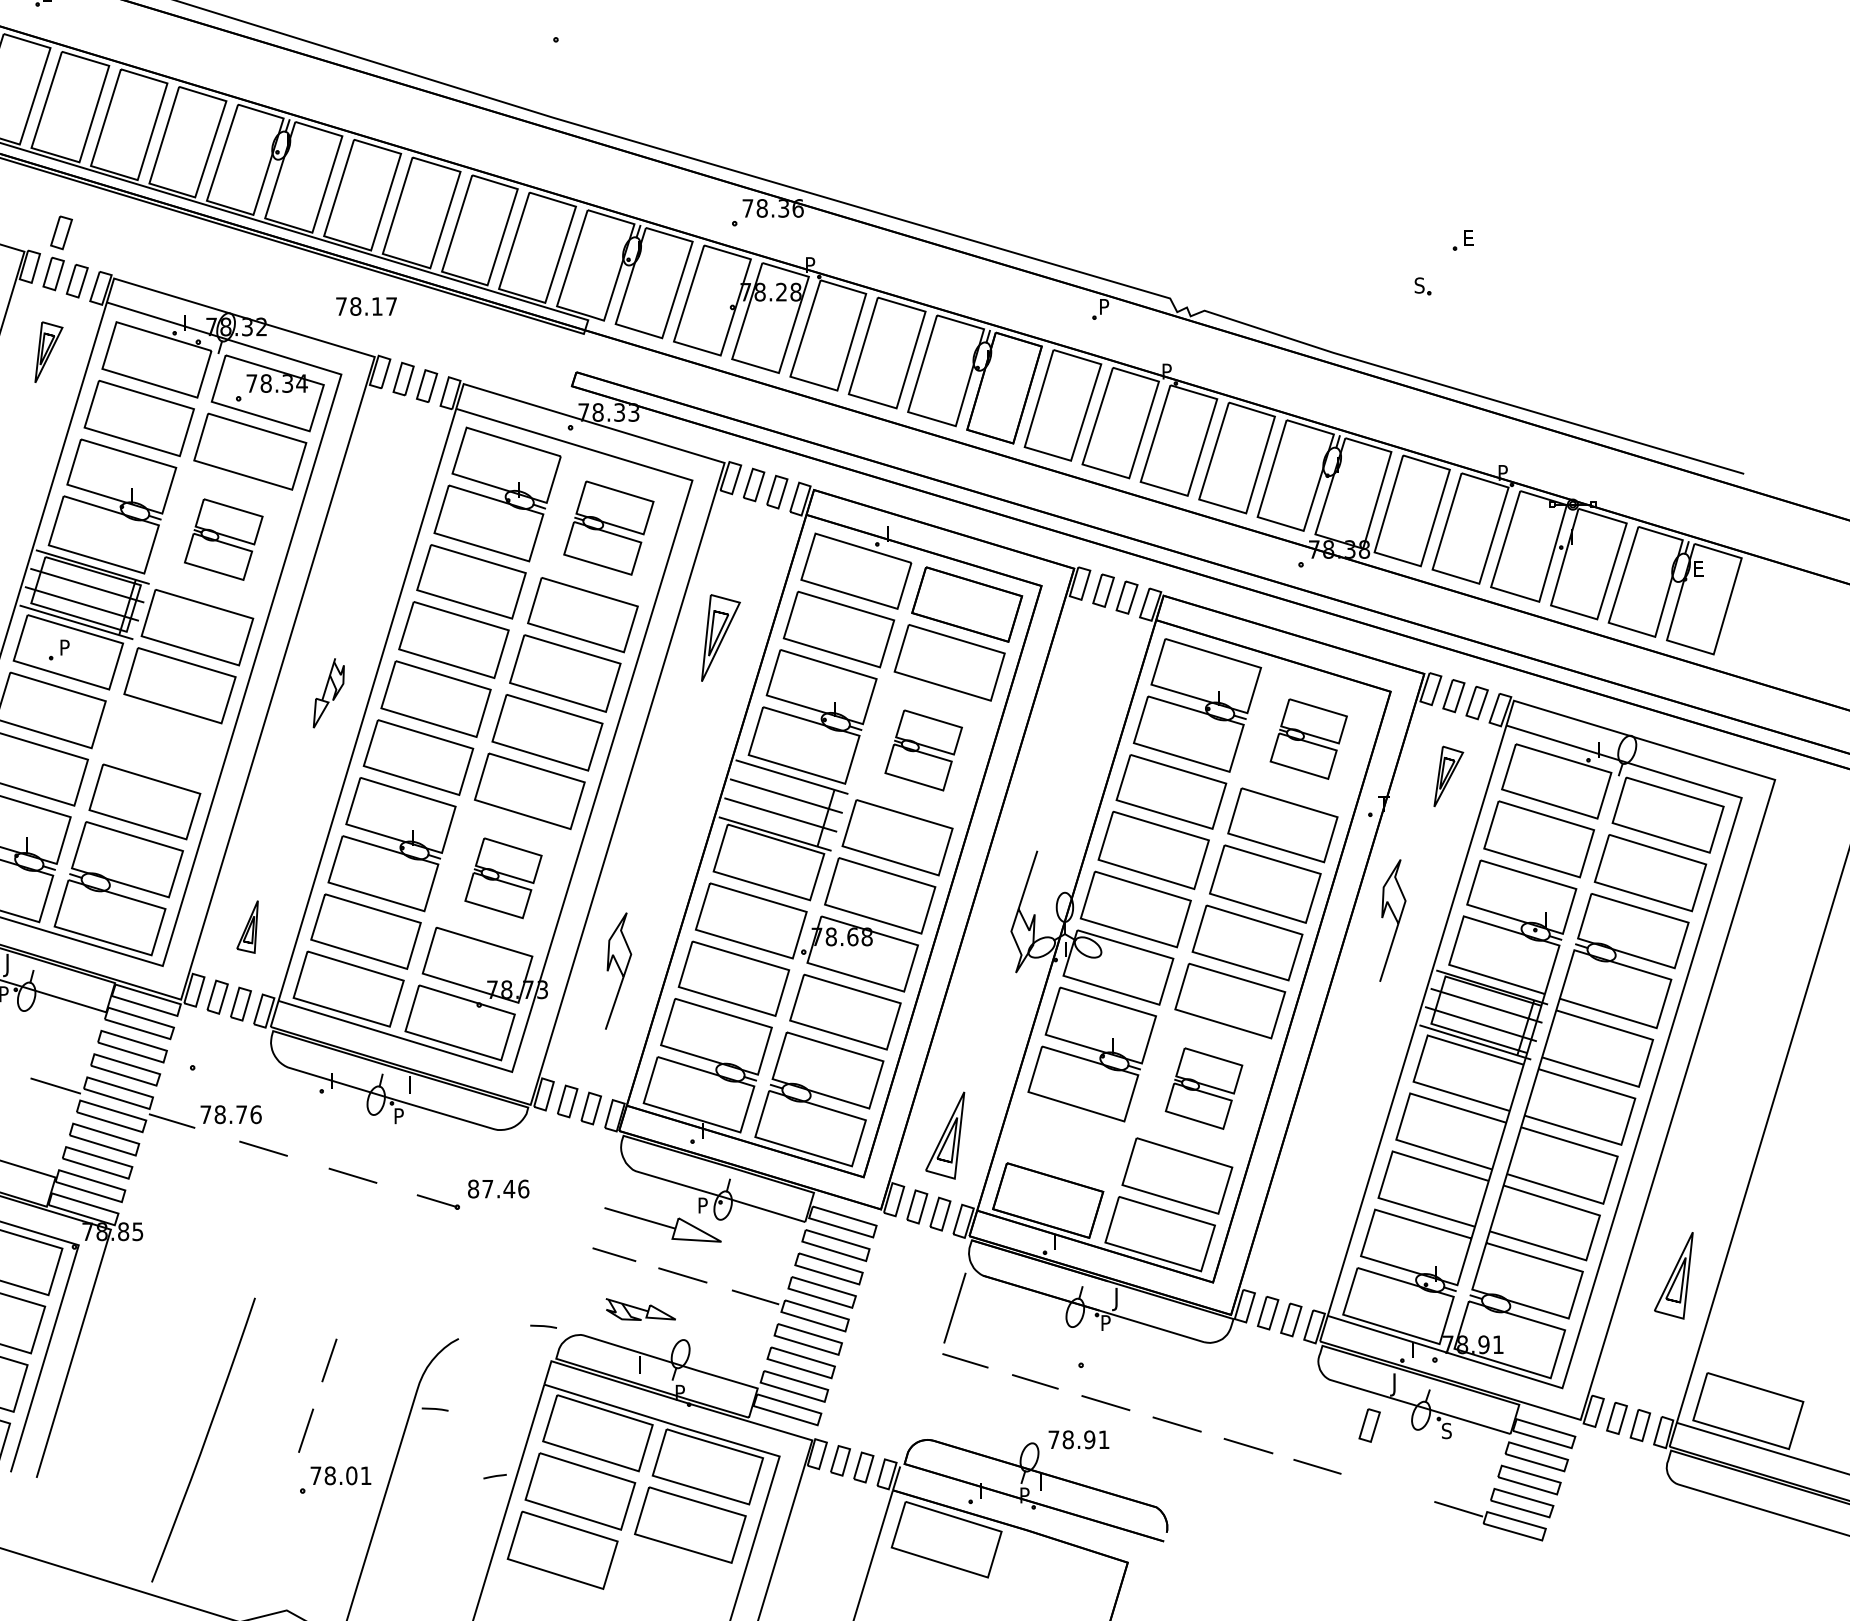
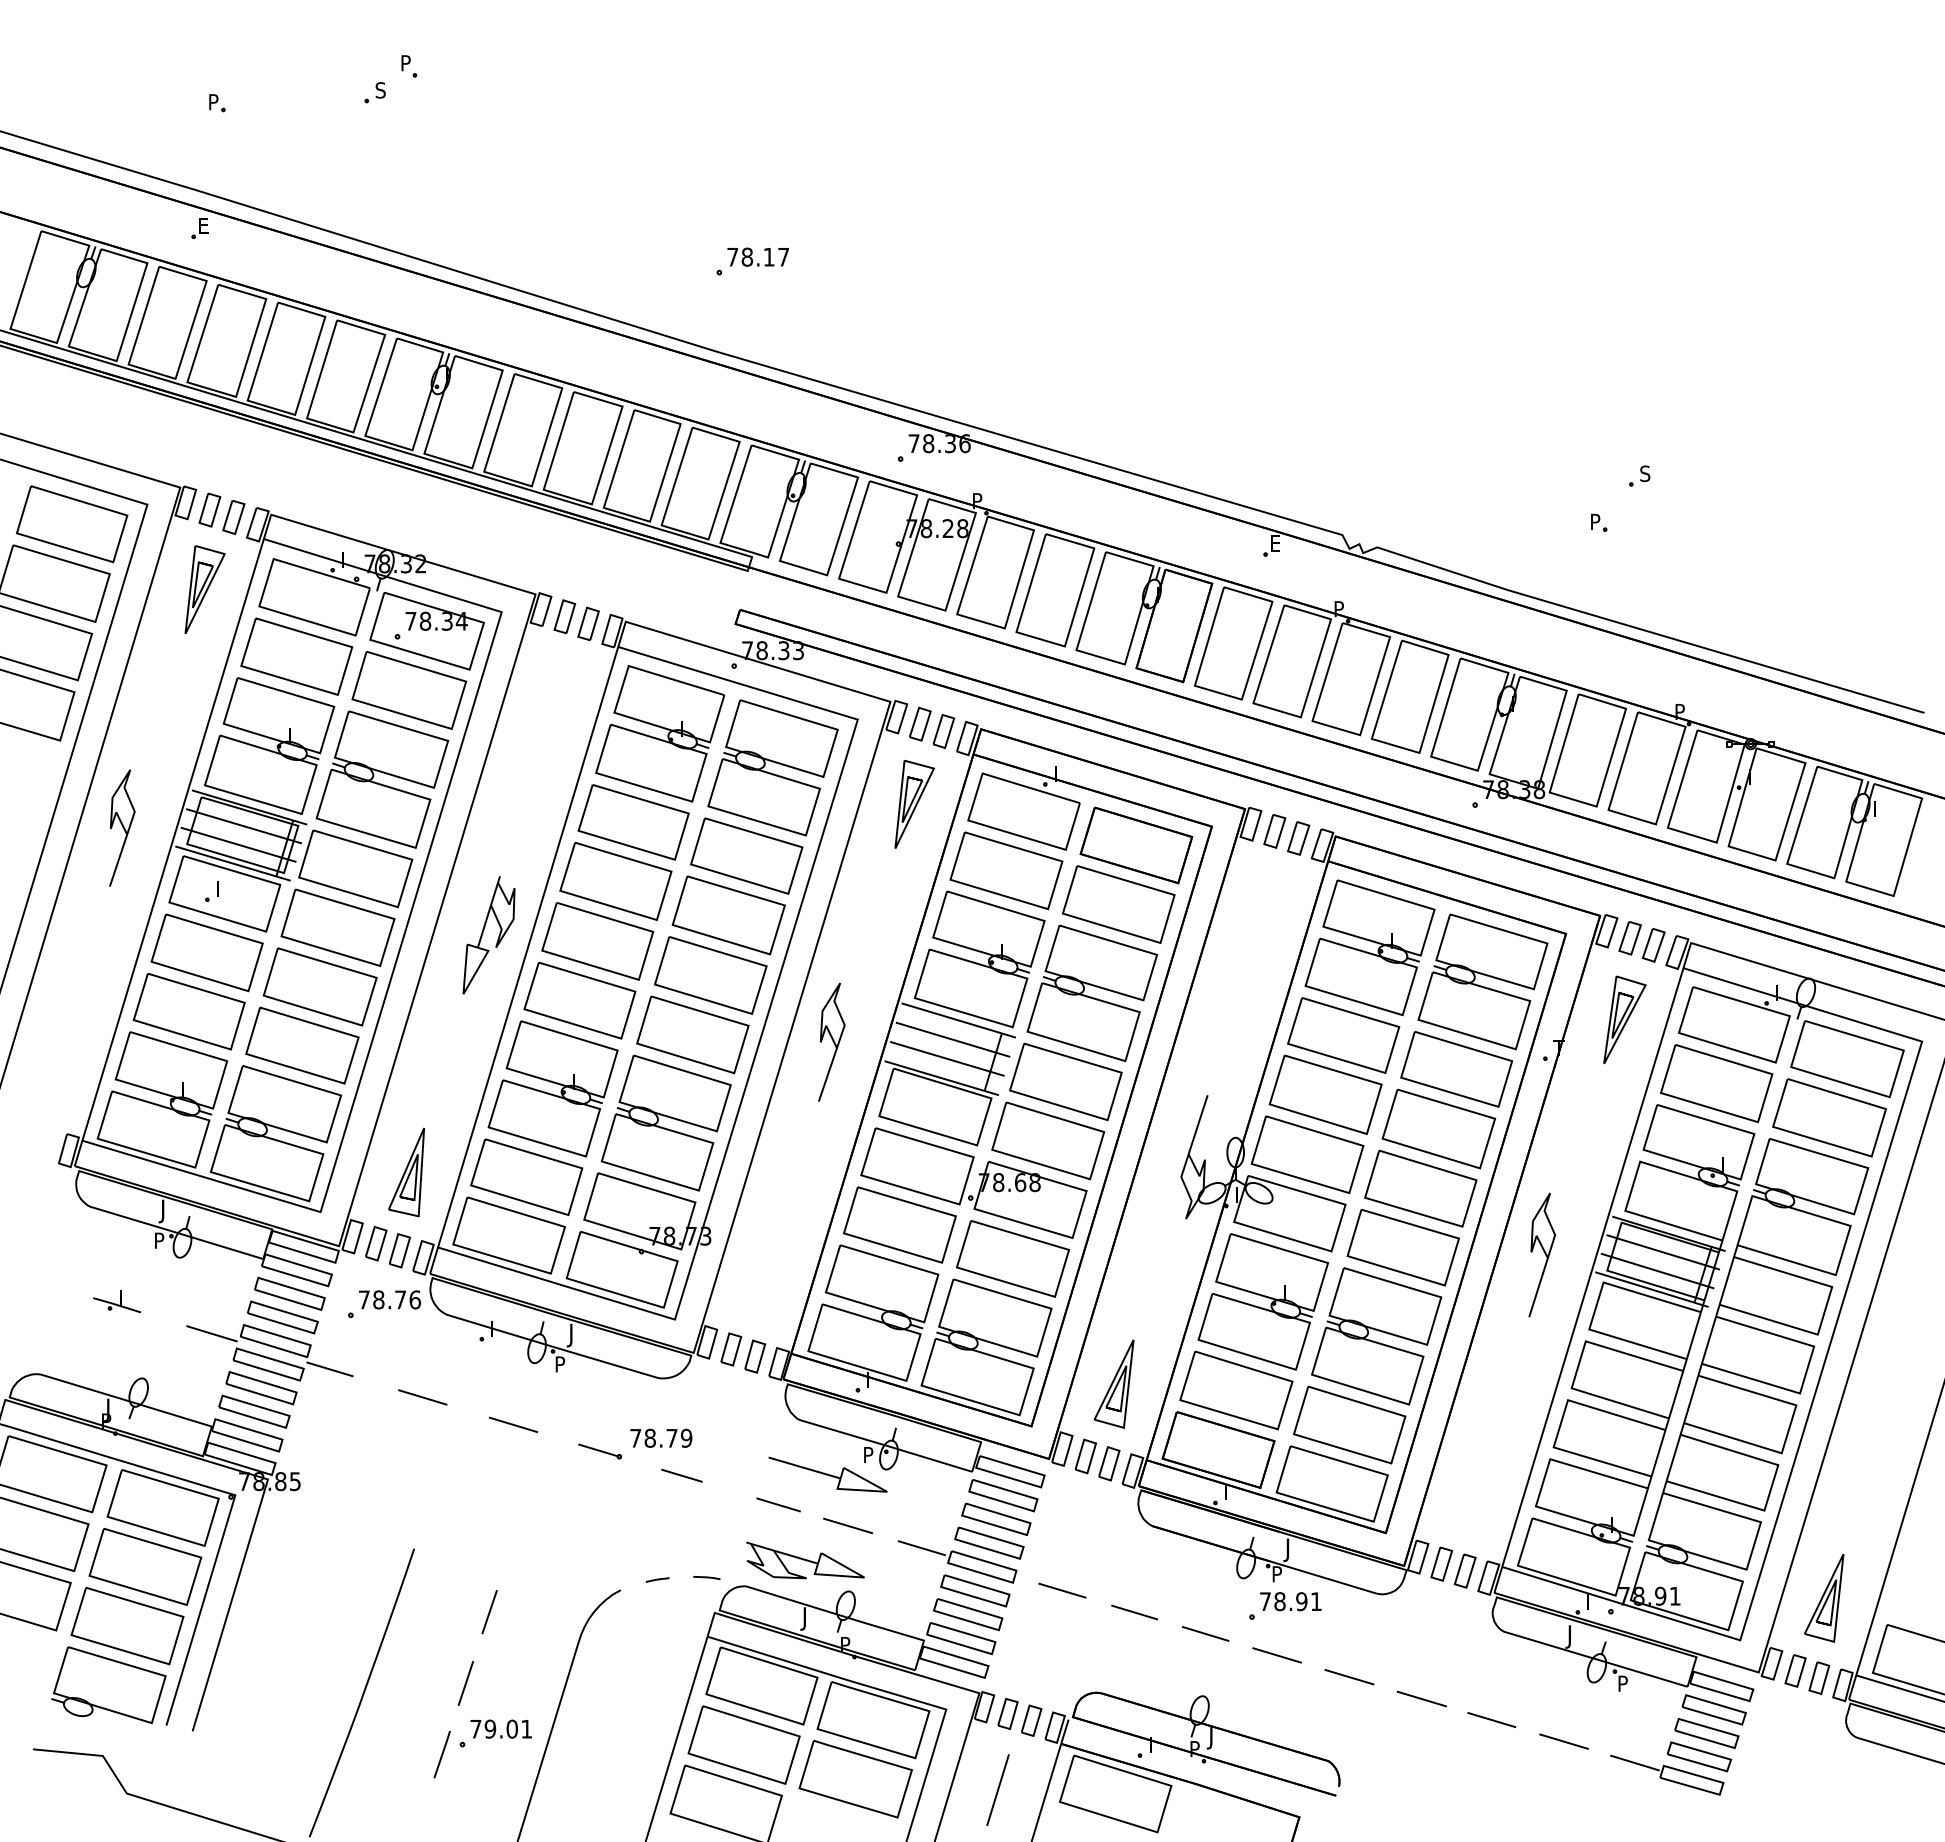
part: (61, 232) -> (217, 468), removed
text: (1469, 237) -> (1645, 473), E -> S
text: (1419, 285) -> (1595, 521), S -> P
text: (365, 305) -> (757, 256), moved
text: (1104, 306) -> (1275, 543), P -> E
part: (48, 352) -> (204, 589), size x1.43
part: (608, 527) -> (772, 767), size x1.43
part: (223, 539) -> (382, 779), size x1.67
text: (1699, 568) -> (1879, 808), E -> I
part: (720, 638) -> (914, 804), moved
text: (65, 647) -> (221, 889), P -> I
part: (328, 693) -> (488, 935), size x1.67
part: (1308, 738) -> (1482, 981), size x1.67
part: (161, 743) -> (319, 986), added
part: (923, 750) -> (1092, 993), size x1.67
part: (1448, 776) -> (1624, 1019), size x1.43
part: (502, 877) -> (665, 1122), size x1.67
curve: (1395, 919) -> (1544, 1253), moved
part: (247, 926) -> (406, 1172), size x1.67
curve: (619, 970) -> (832, 1041), moved
text: (408, 1087) -> (569, 1335), I -> J
part: (1203, 1088) -> (1376, 1336), size x1.67
text: (230, 1114) -> (389, 1299), moved
part: (1065, 1141) -> (1236, 1390), added
text: (498, 1188) -> (661, 1437), 87.46 -> 78.79
line: (518, 1225) -> (681, 1475), added
part: (1674, 1276) -> (1824, 1598), moved
line: (954, 1307) -> (997, 1789), moved
part: (640, 1309) -> (805, 1560), size x1.67
line: (894, 1339) -> (1062, 1590), added
text: (637, 1366) -> (802, 1618), I -> J
line: (434, 1409) -> (596, 1661), removed
part: (1369, 1424) -> (1544, 1677), removed
text: (1447, 1430) -> (1623, 1683), S -> P
text: (1078, 1439) -> (1290, 1601), moved
text: (330, 1475) -> (490, 1728), 78.01 -> 79.01
line: (494, 1476) -> (657, 1579), moved
text: (1039, 1485) -> (1209, 1738), I -> J
line: (1388, 1487) -> (1563, 1741), added
line: (282, 1500) -> (441, 1754), added

